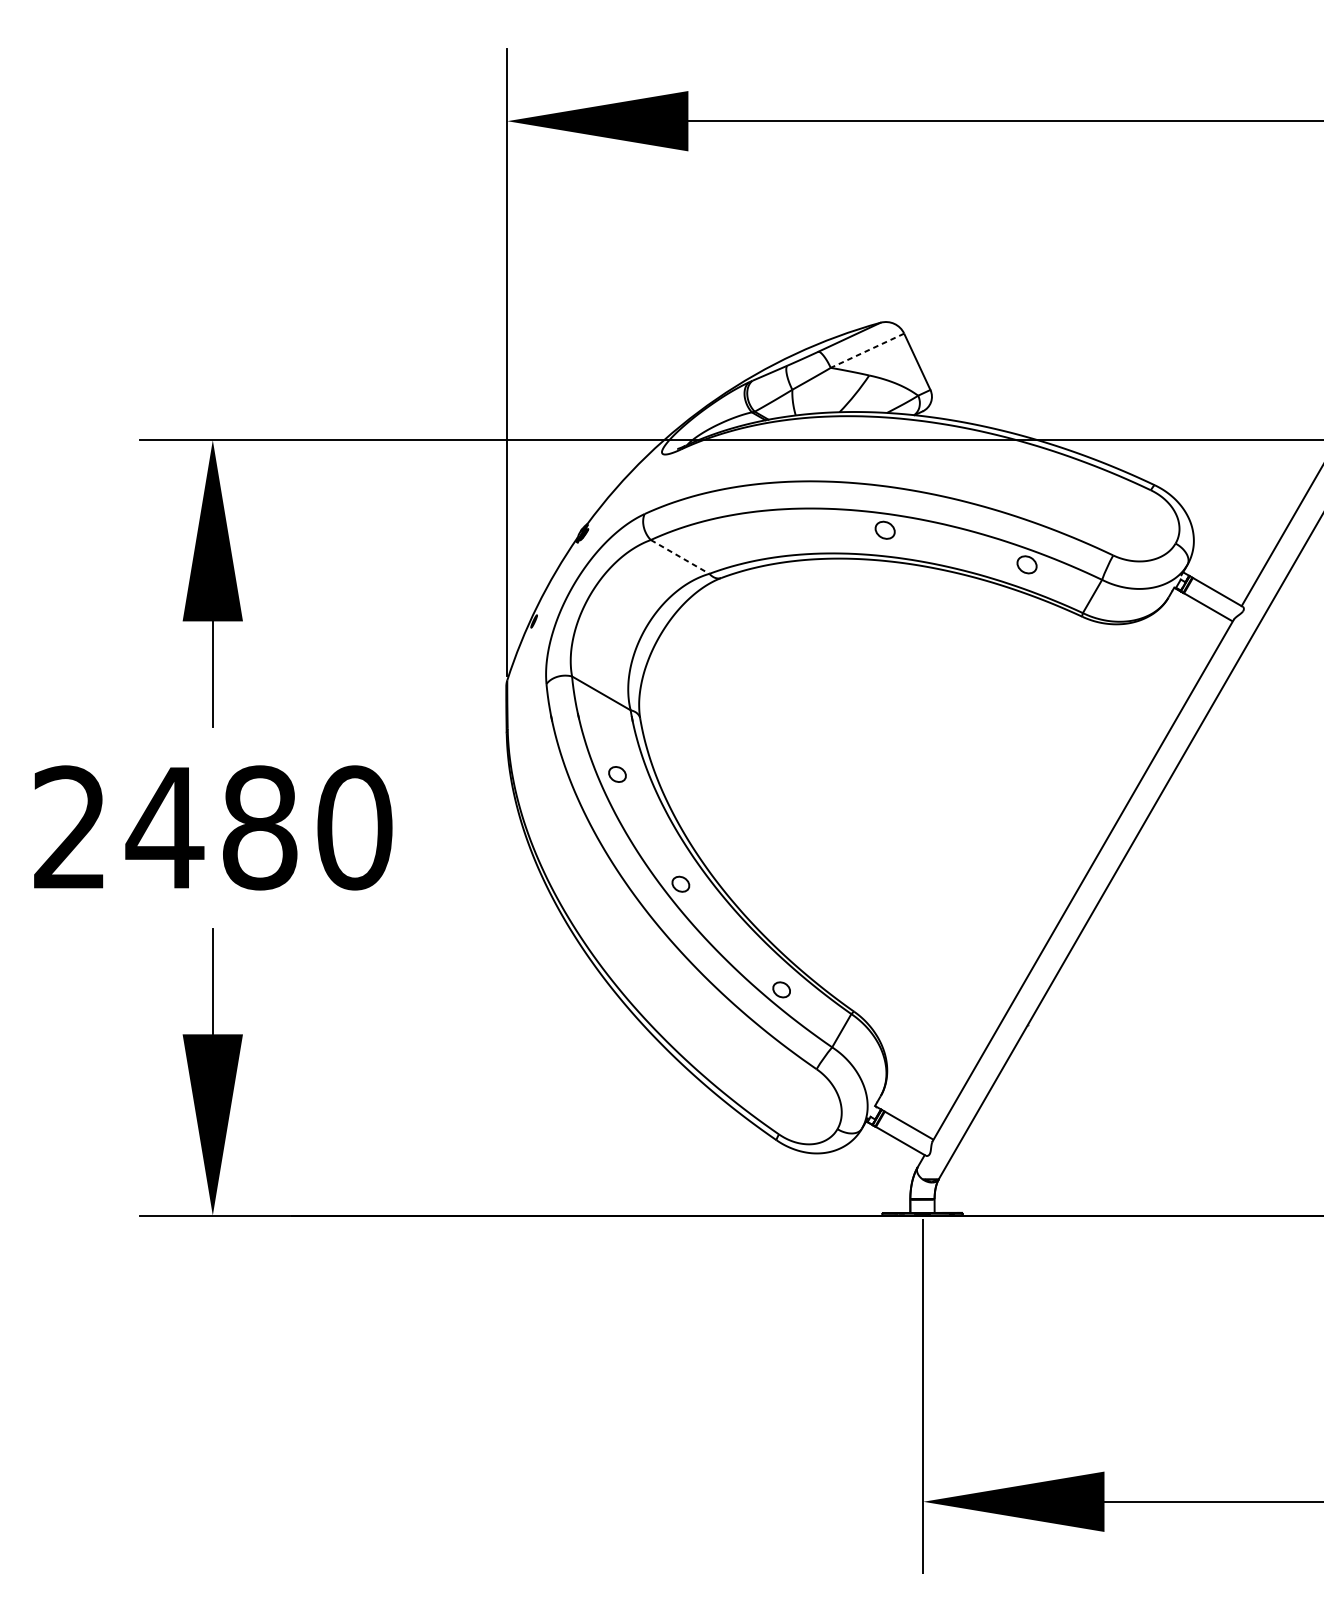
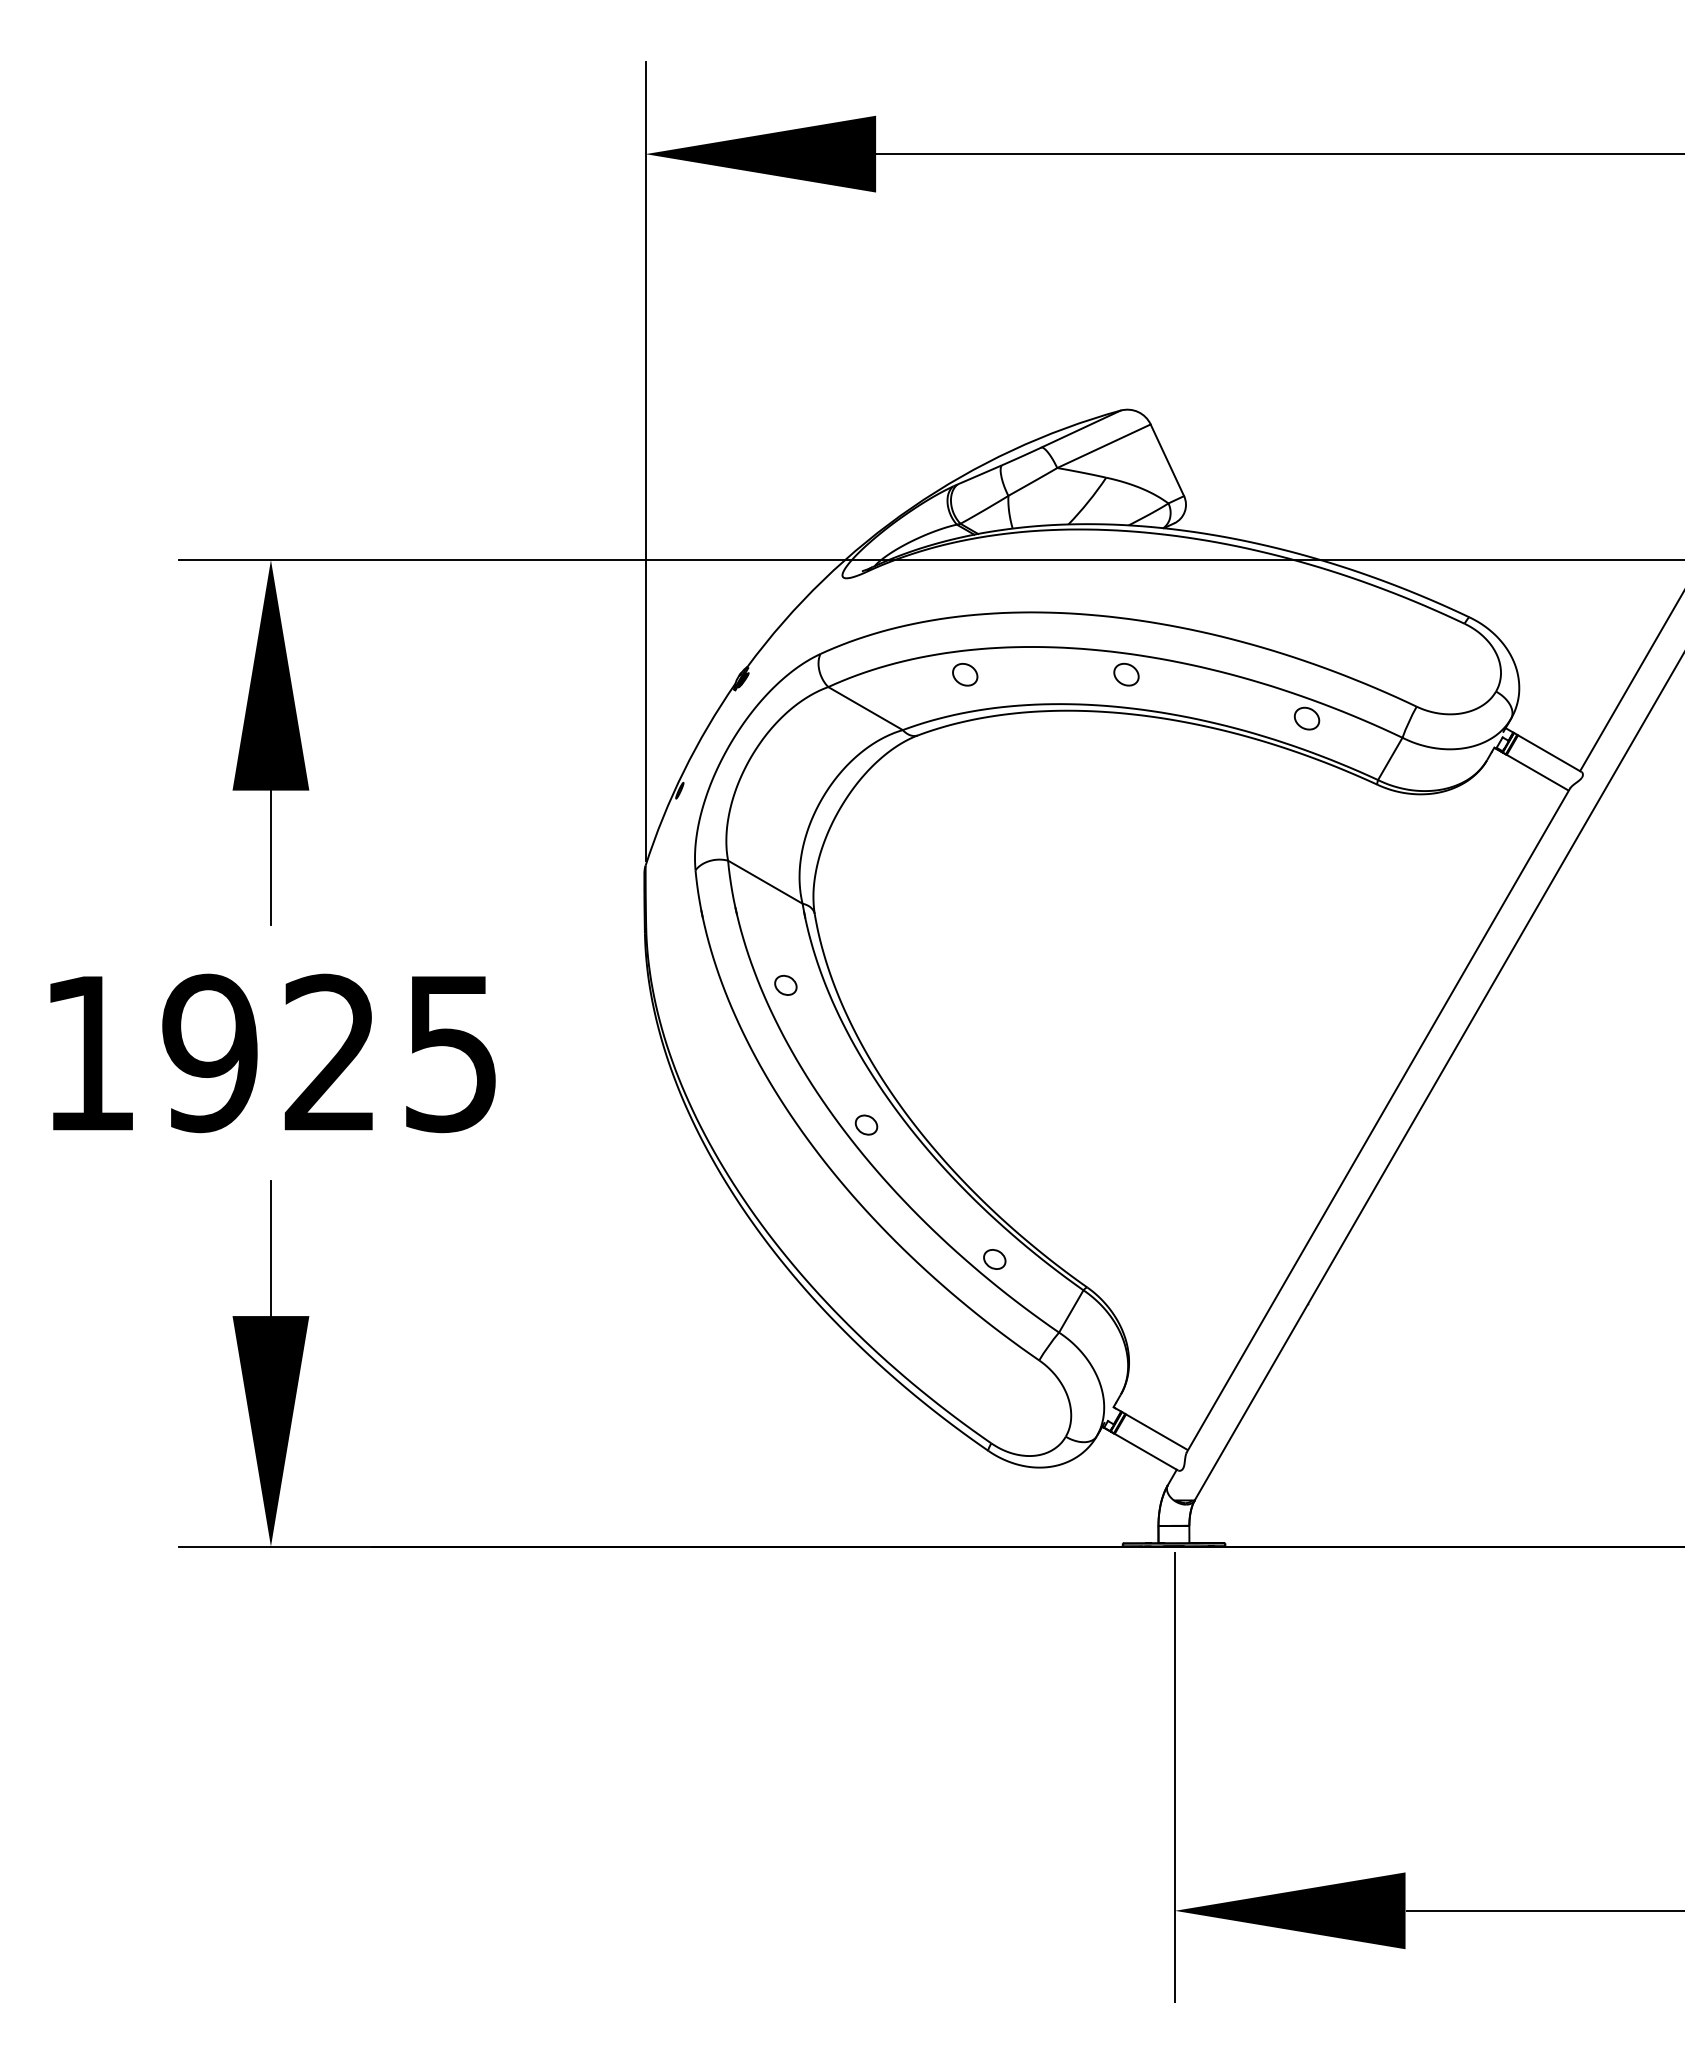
line: (867, 350) -> (1103, 446), dashed -> solid
part: (758, 530) -> (965, 674), added
line: (680, 556) -> (866, 708), dashed -> solid
text: (213, 828) -> (271, 1053), 2480 -> 1925

